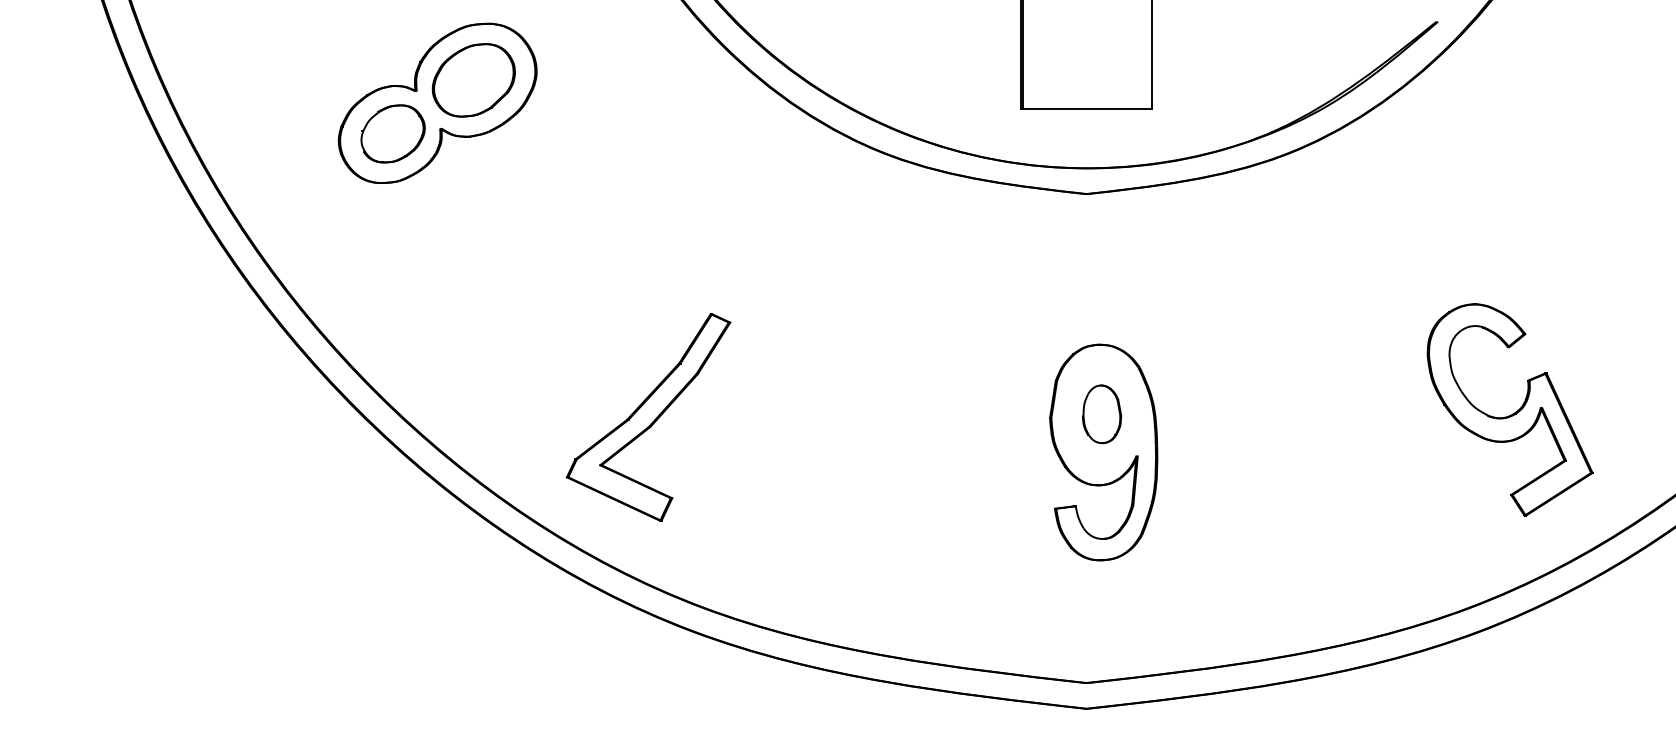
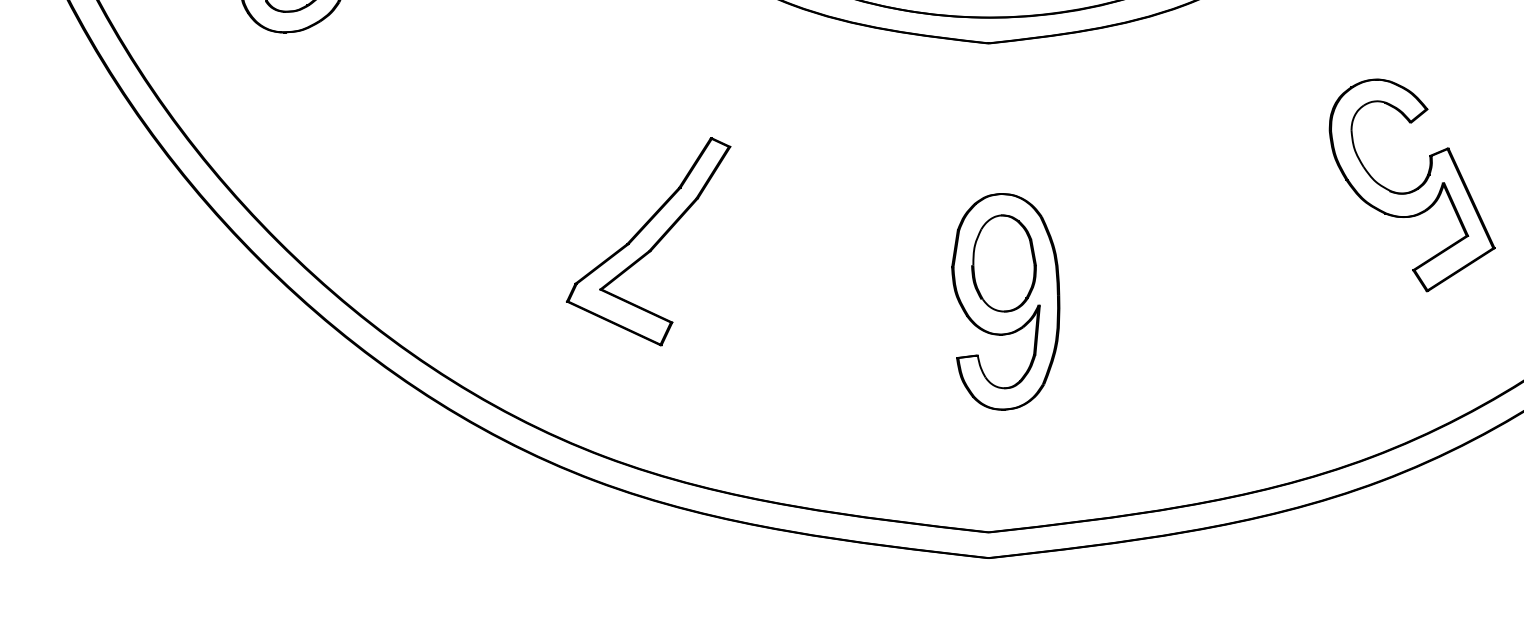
part: (1509, 409) -> (1411, 184), moved
part: (1101, 414) -> (1003, 263), size x1.67
part: (648, 417) -> (648, 241), moved

